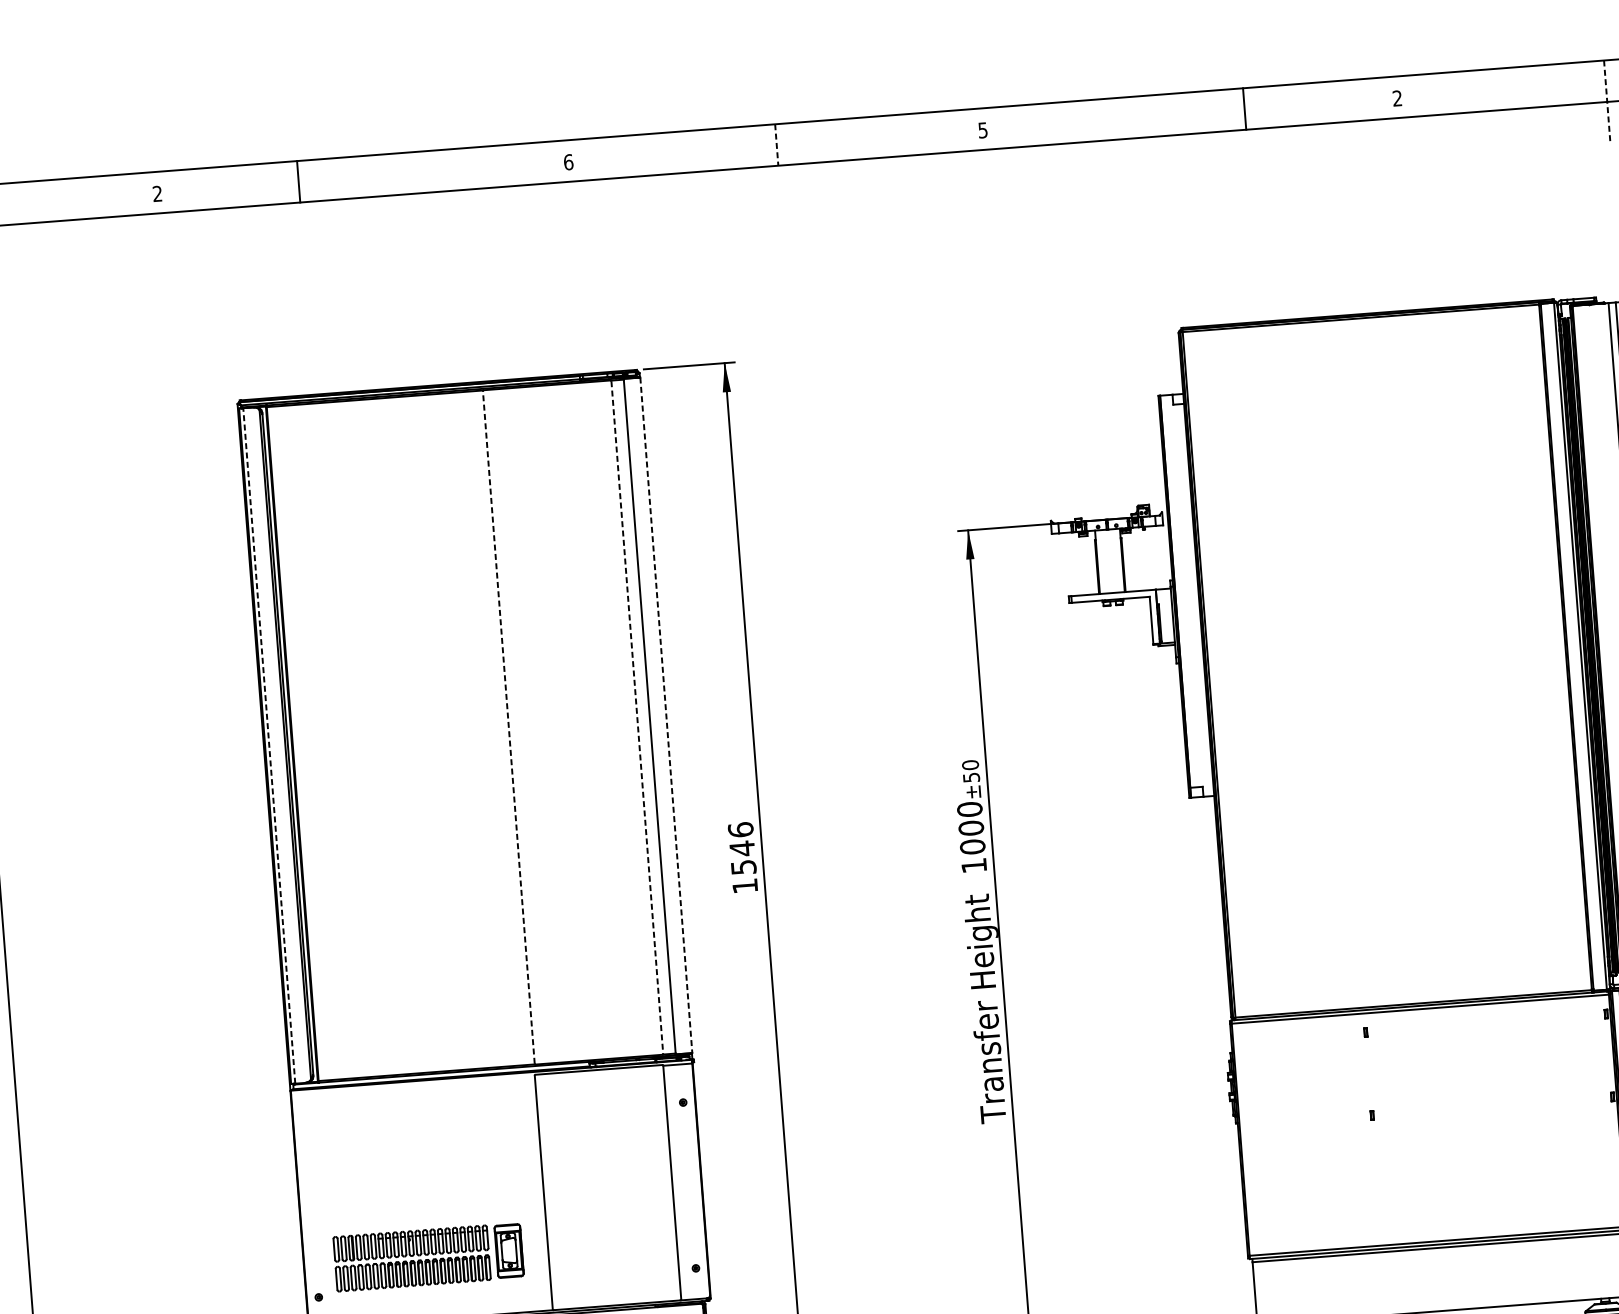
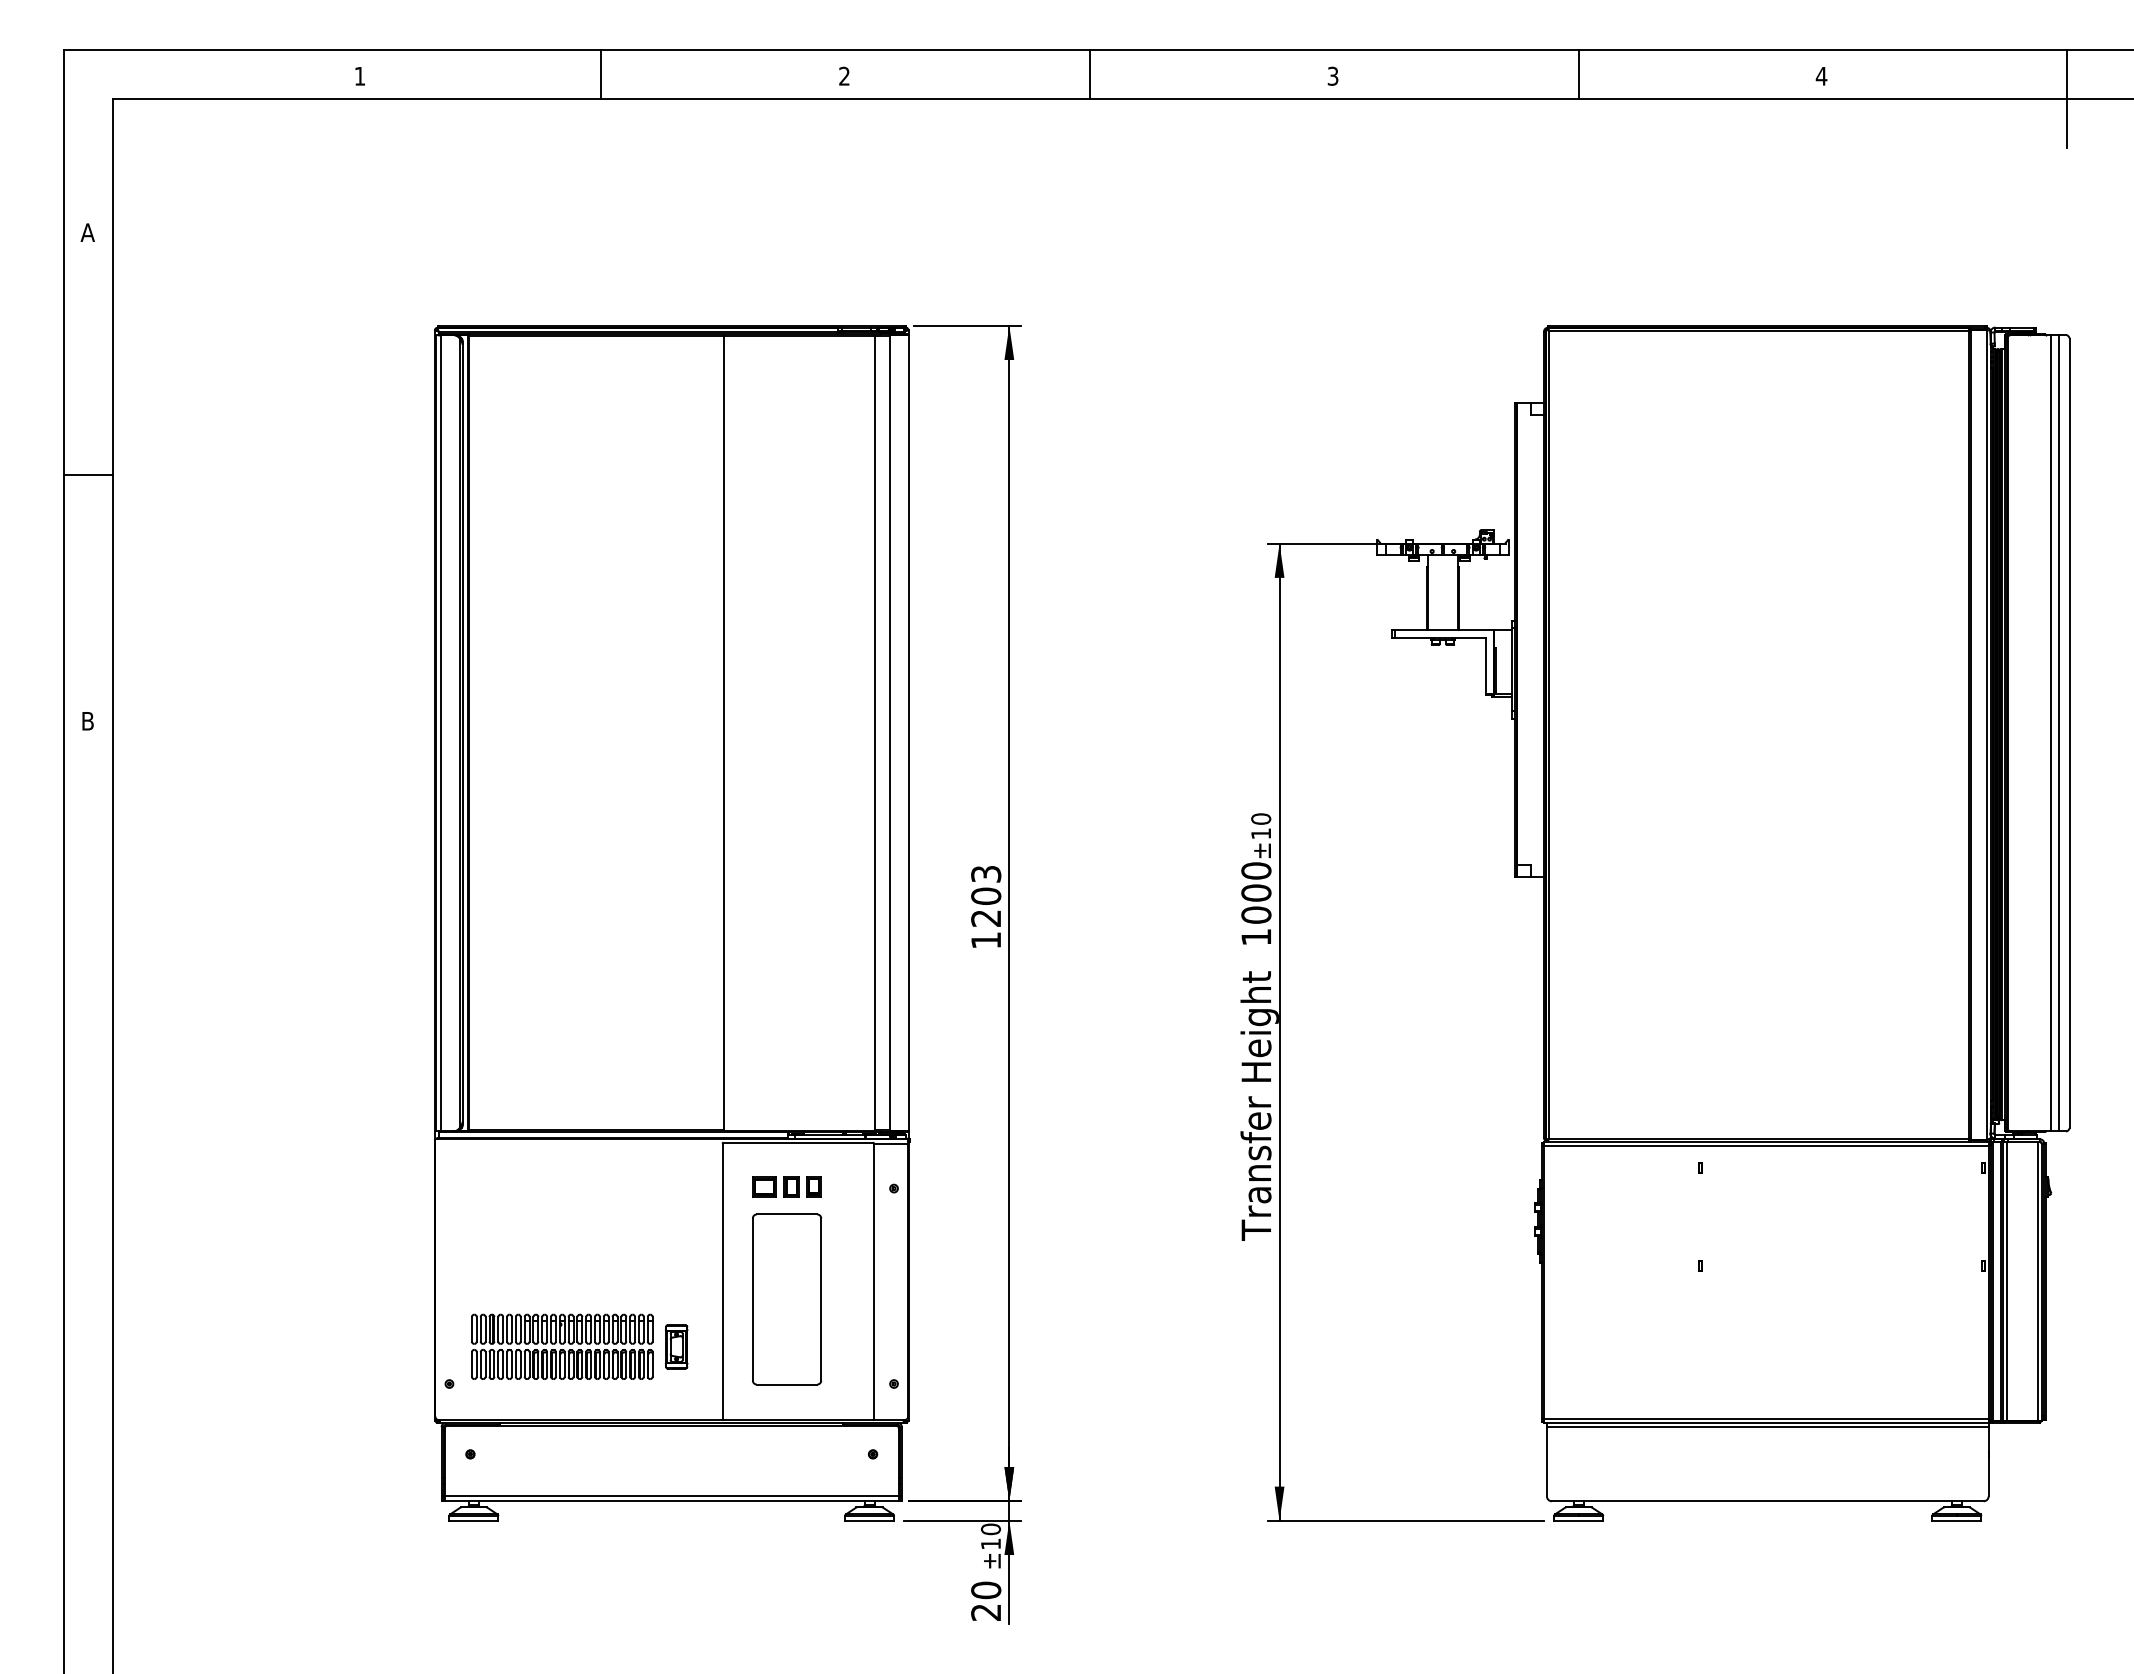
text: (1397, 97) -> (1821, 75), 2 -> 4
line: (1607, 102) -> (2067, 99), dashed -> solid
line: (1244, 108) -> (1578, 74), moved
text: (983, 129) -> (1333, 75), 5 -> 3
line: (777, 145) -> (1090, 75), dashed -> solid
text: (568, 161) -> (844, 75), 6 -> 2
line: (298, 181) -> (601, 74), moved
text: (157, 193) -> (359, 75), 2 -> 1
line: (666, 715) -> (909, 733), dashed -> solid
line: (636, 717) -> (874, 733), dashed -> solid
line: (508, 726) -> (723, 732), dashed -> solid
line: (269, 745) -> (441, 732), dashed -> solid
text: (971, 777) -> (1261, 833), ±50 -> ±10
text: (742, 847) -> (986, 895), 1546 -> 1203
part: (591, 1107) -> (786, 1186), added
part: (600, 1203) -> (787, 1299), added
part: (508, 1250) -> (676, 1346), size x0.71

